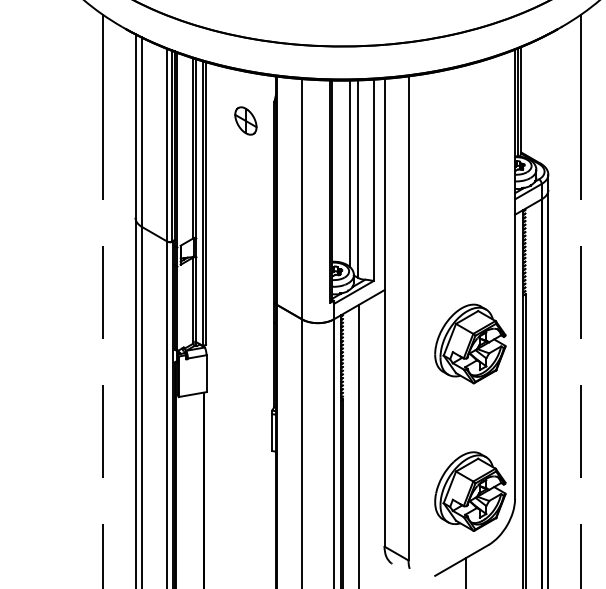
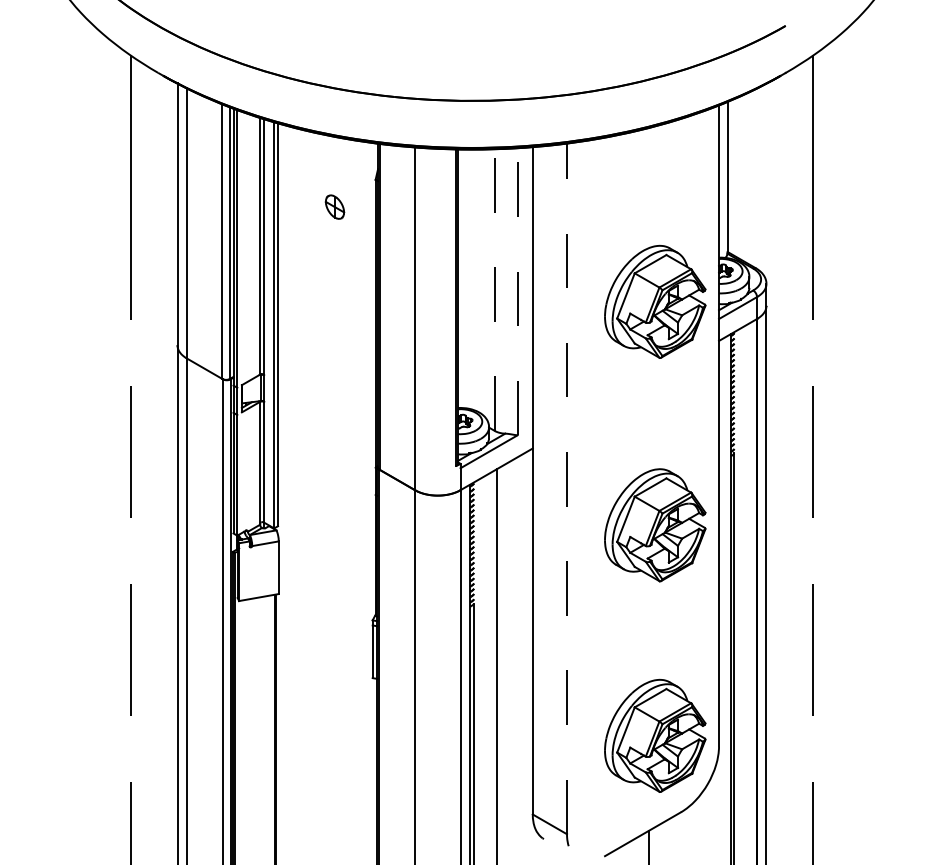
line: (517, 102) -> (722, 180), removed
part: (245, 120) -> (334, 206), size x0.6
line: (350, 173) -> (483, 281), removed
line: (357, 178) -> (494, 289), solid -> dashed
line: (373, 180) -> (517, 291), solid -> dashed
part: (470, 187) -> (655, 301), added
line: (408, 318) -> (567, 488), solid -> dashed

